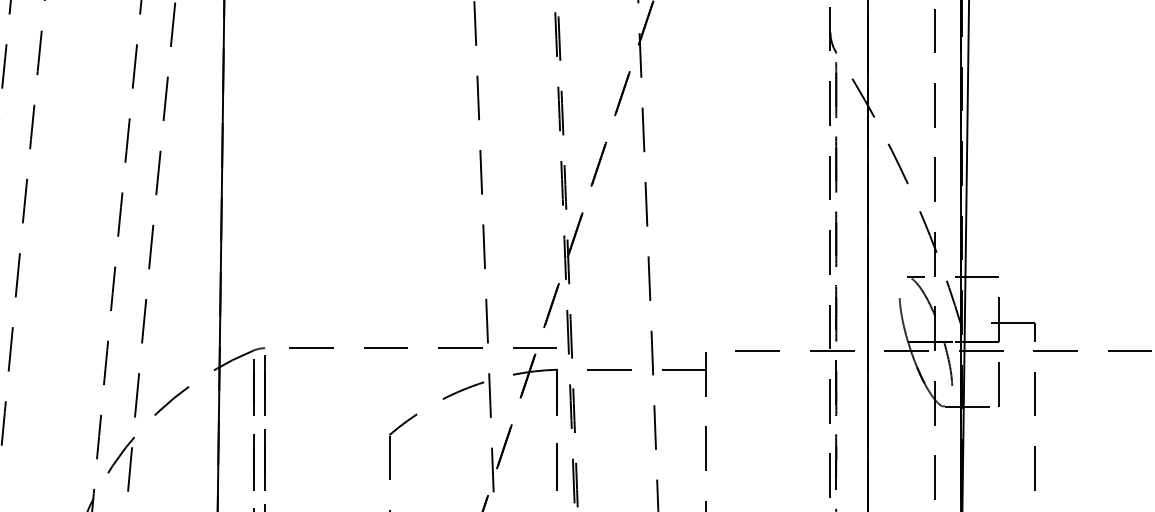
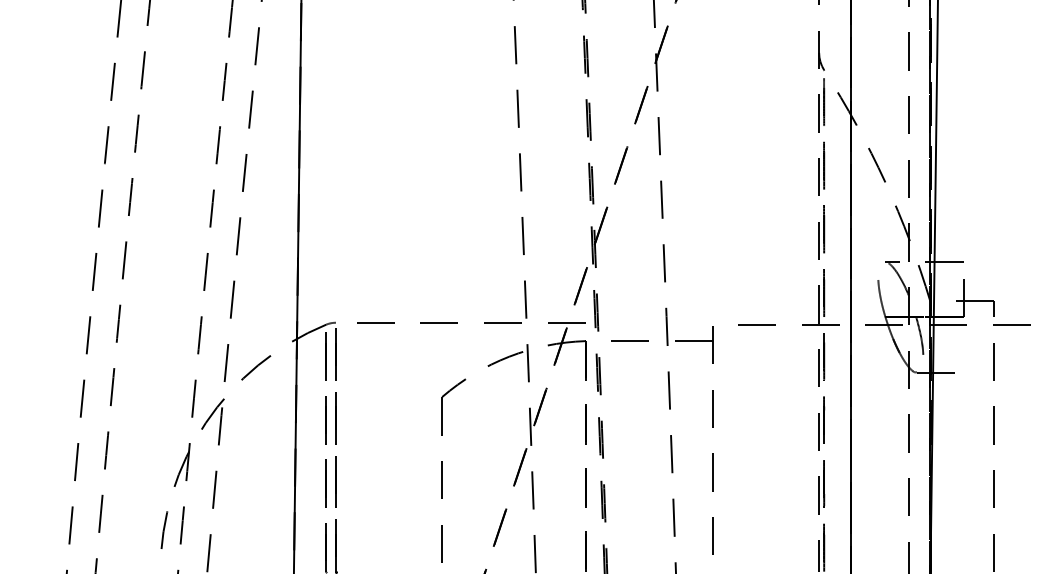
line: (999, 384) -> (963, 353), removed

